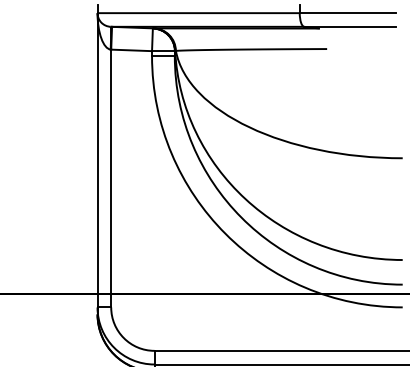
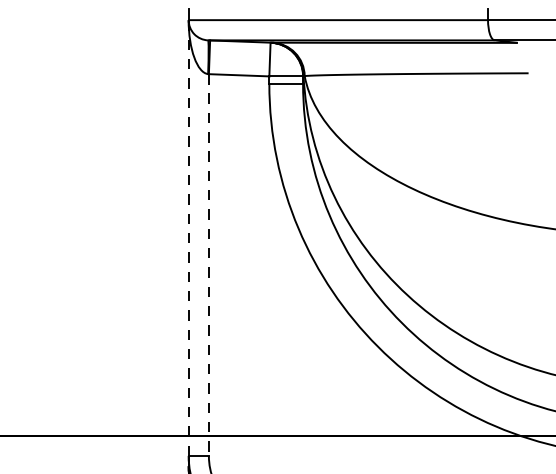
line: (97, 159) -> (188, 236), solid -> dashed
line: (111, 178) -> (209, 264), solid -> dashed

